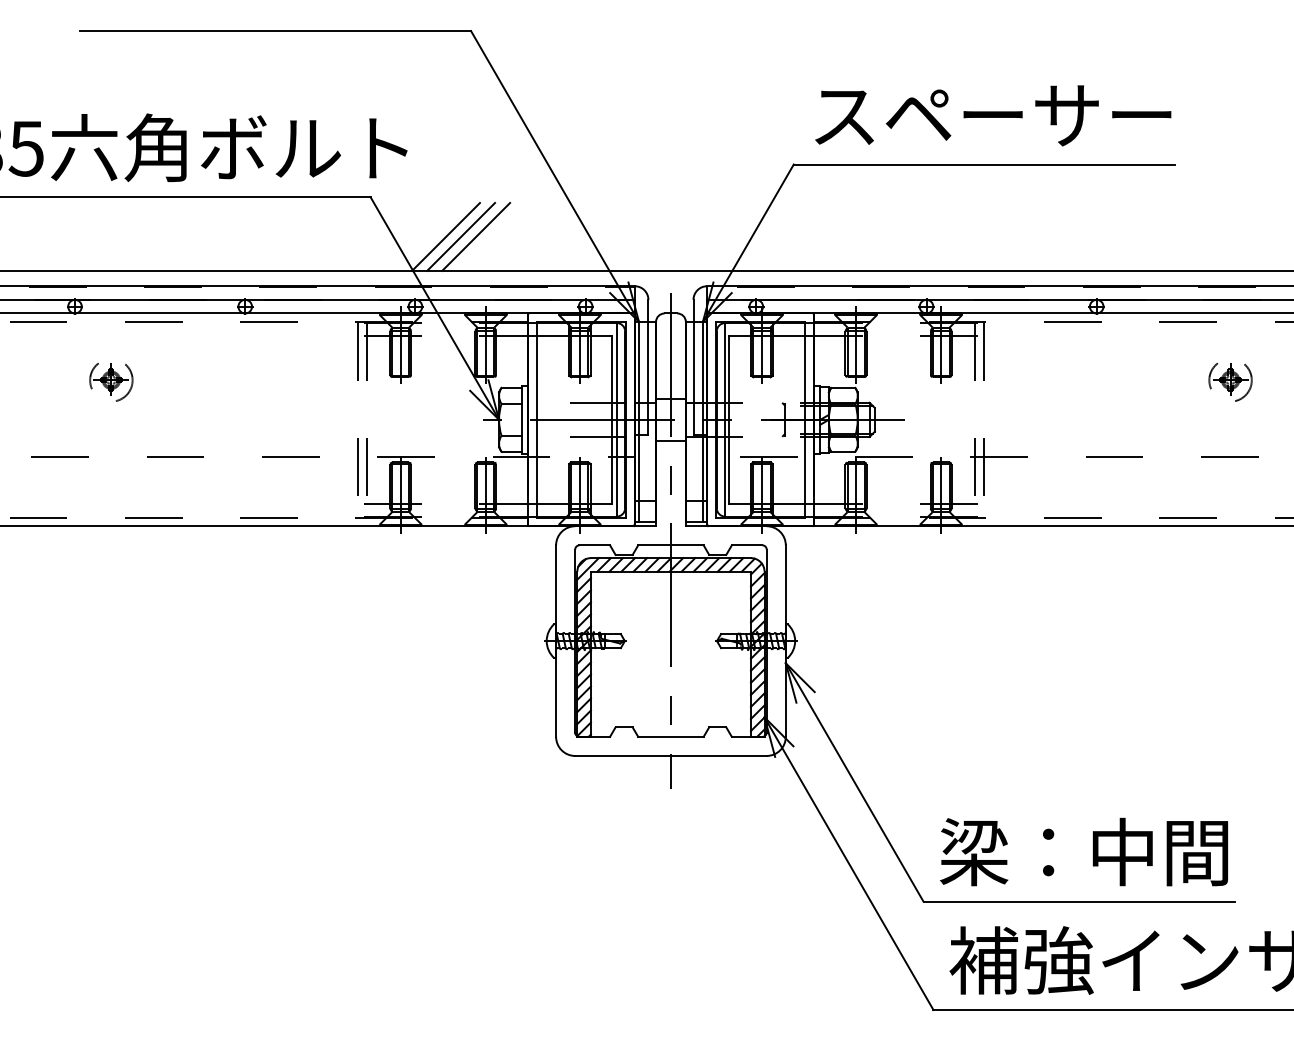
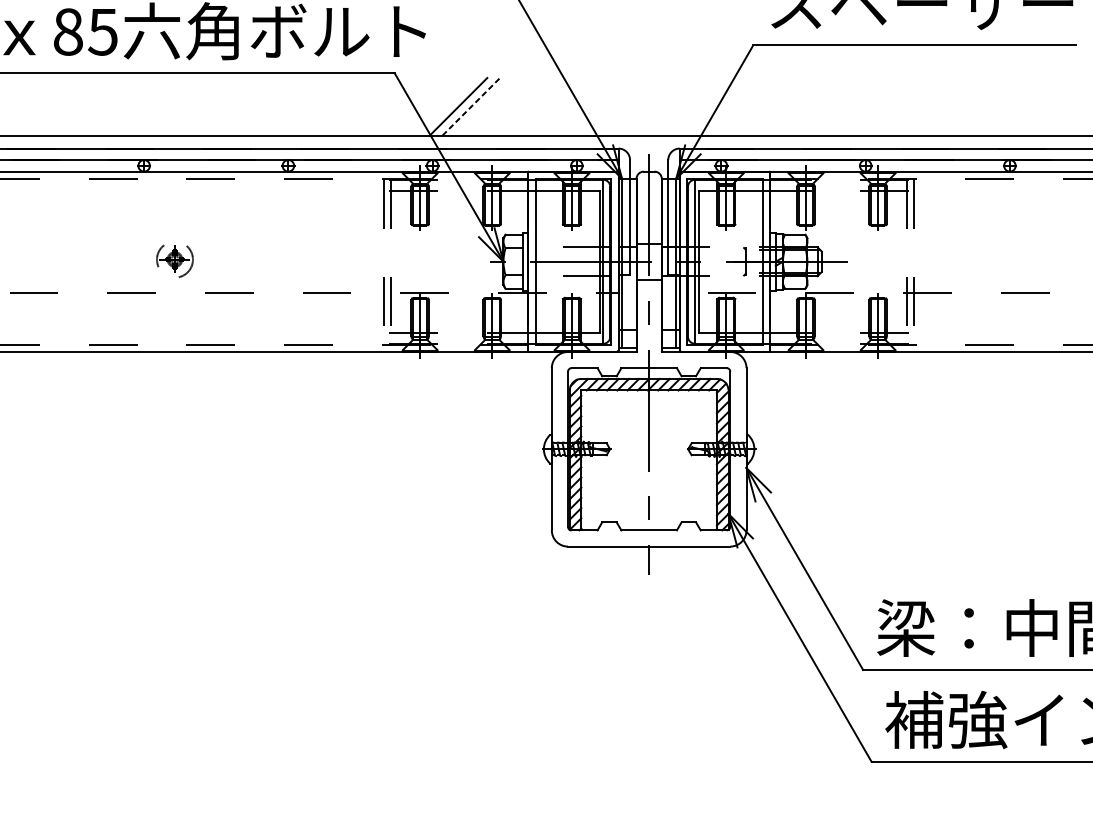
line: (461, 236) -> (471, 106), solid -> dashed
line: (476, 236) -> (484, 106), removed
part: (111, 382) -> (175, 261), moved

